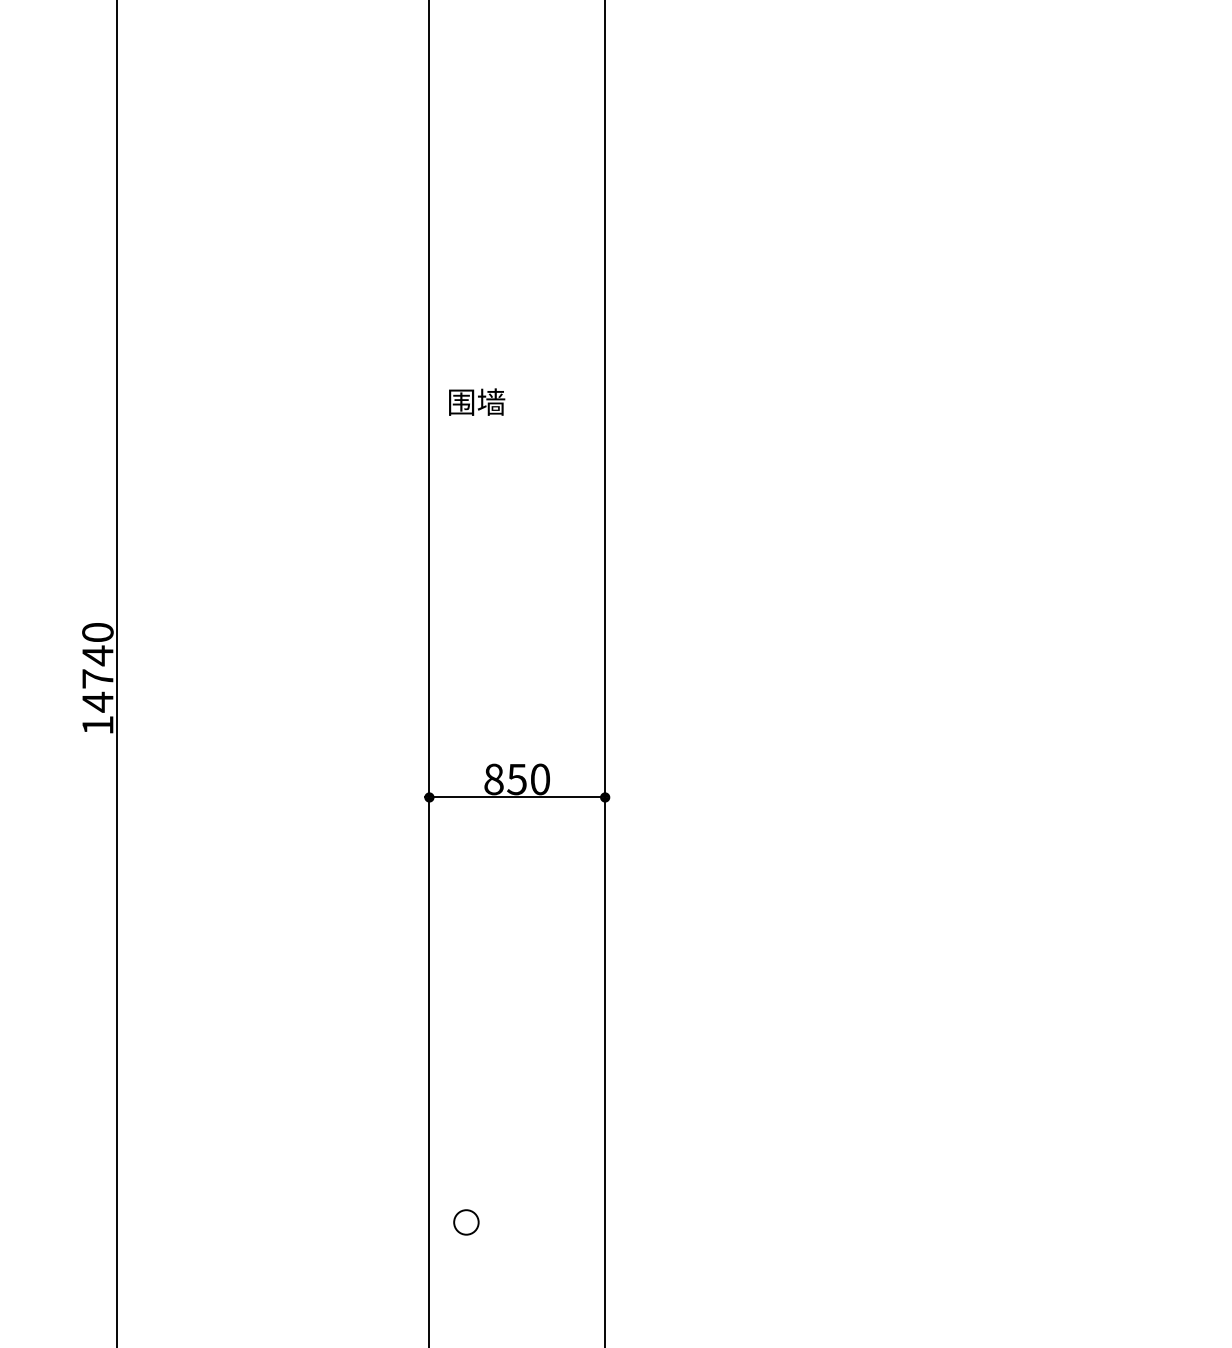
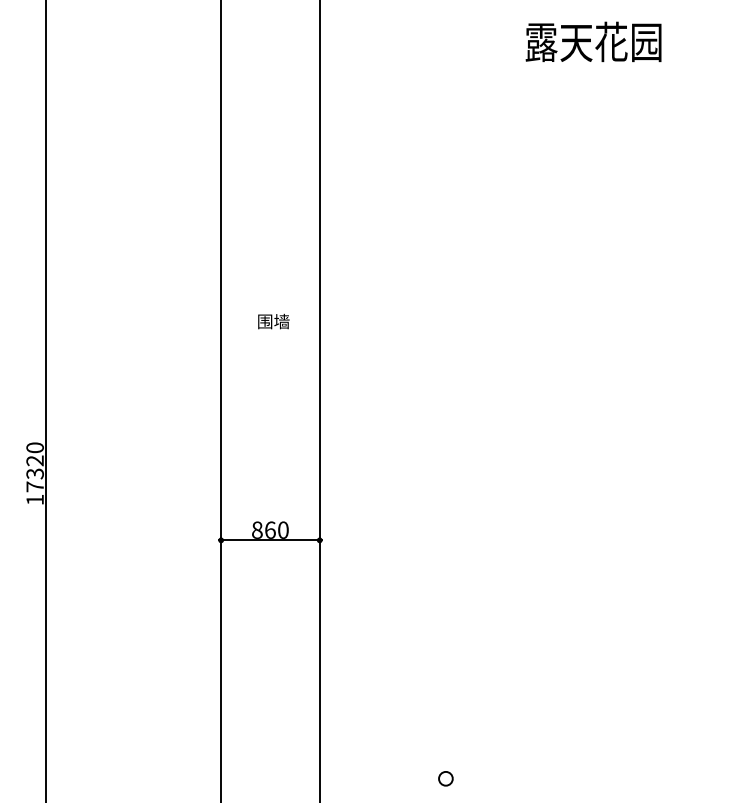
text: (476, 402) -> (273, 321), moved
text: (96, 678) -> (34, 473), 14740 -> 17320
text: (515, 778) -> (269, 529), 850 -> 860
circle: (465, 1221) -> (445, 778), moved

